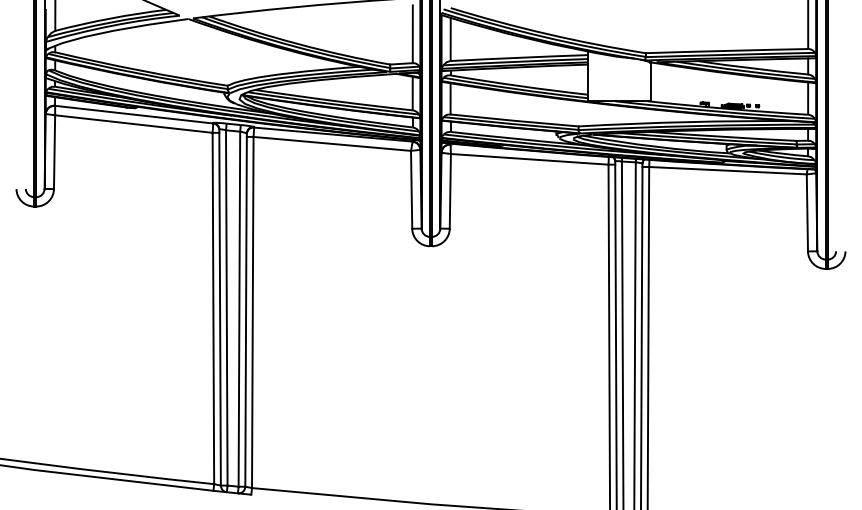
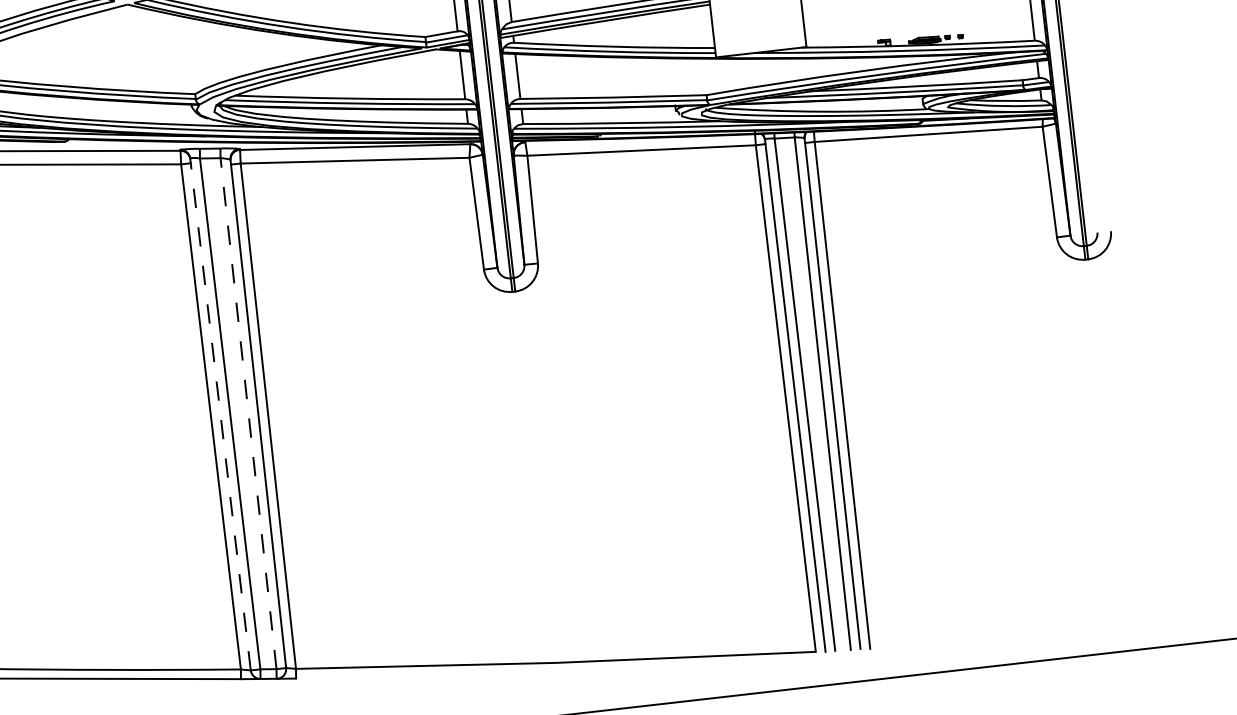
line: (220, 307) -> (221, 414), solid -> dashed
line: (239, 309) -> (248, 414), solid -> dashed

